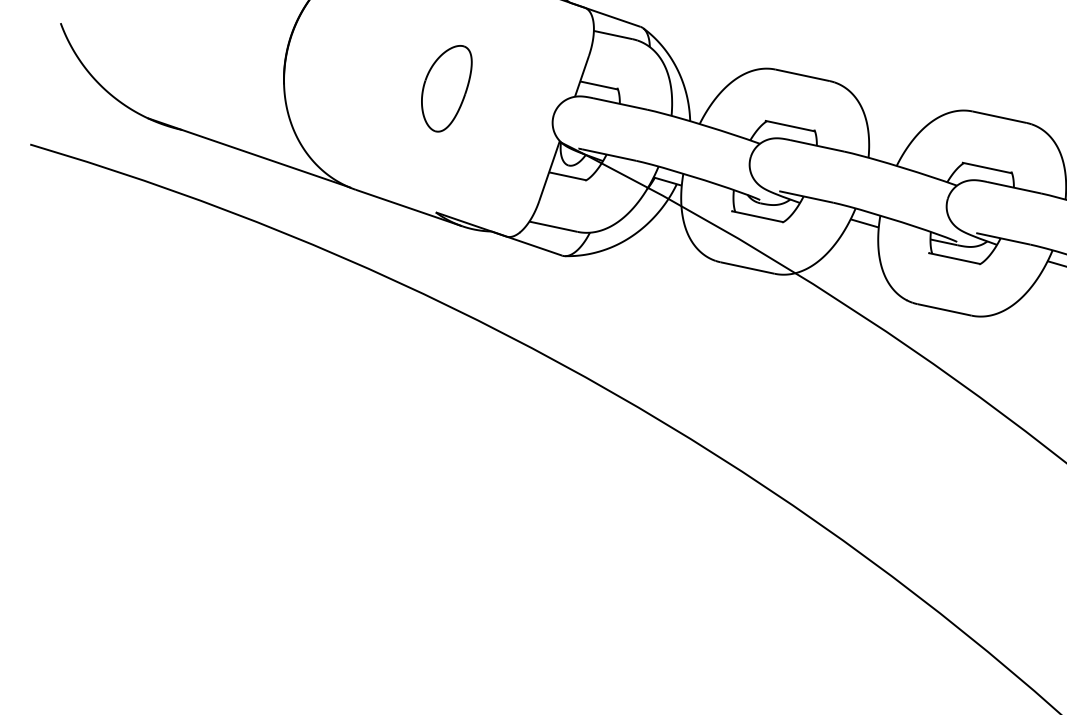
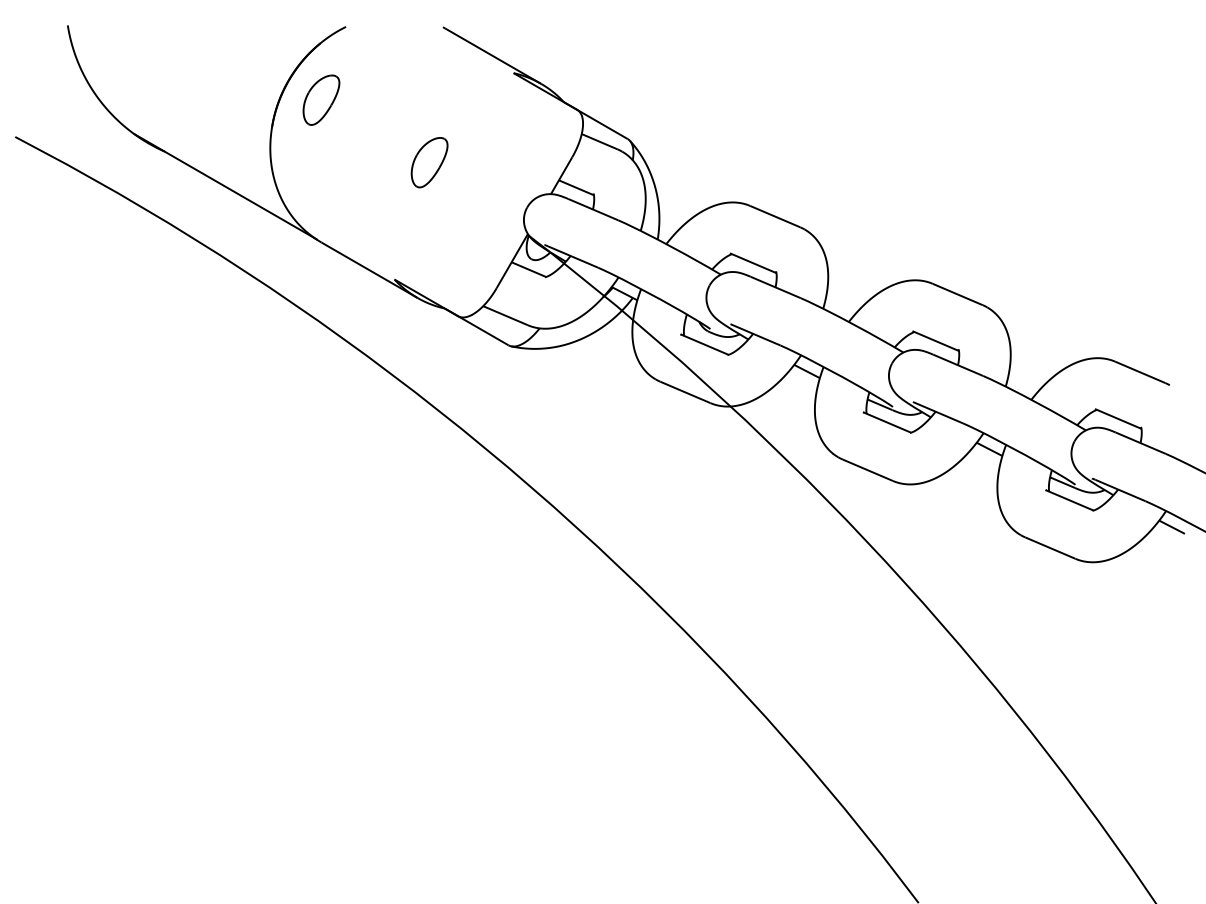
part: (327, 47) -> (321, 99), added
part: (447, 89) -> (429, 162), size x0.62

